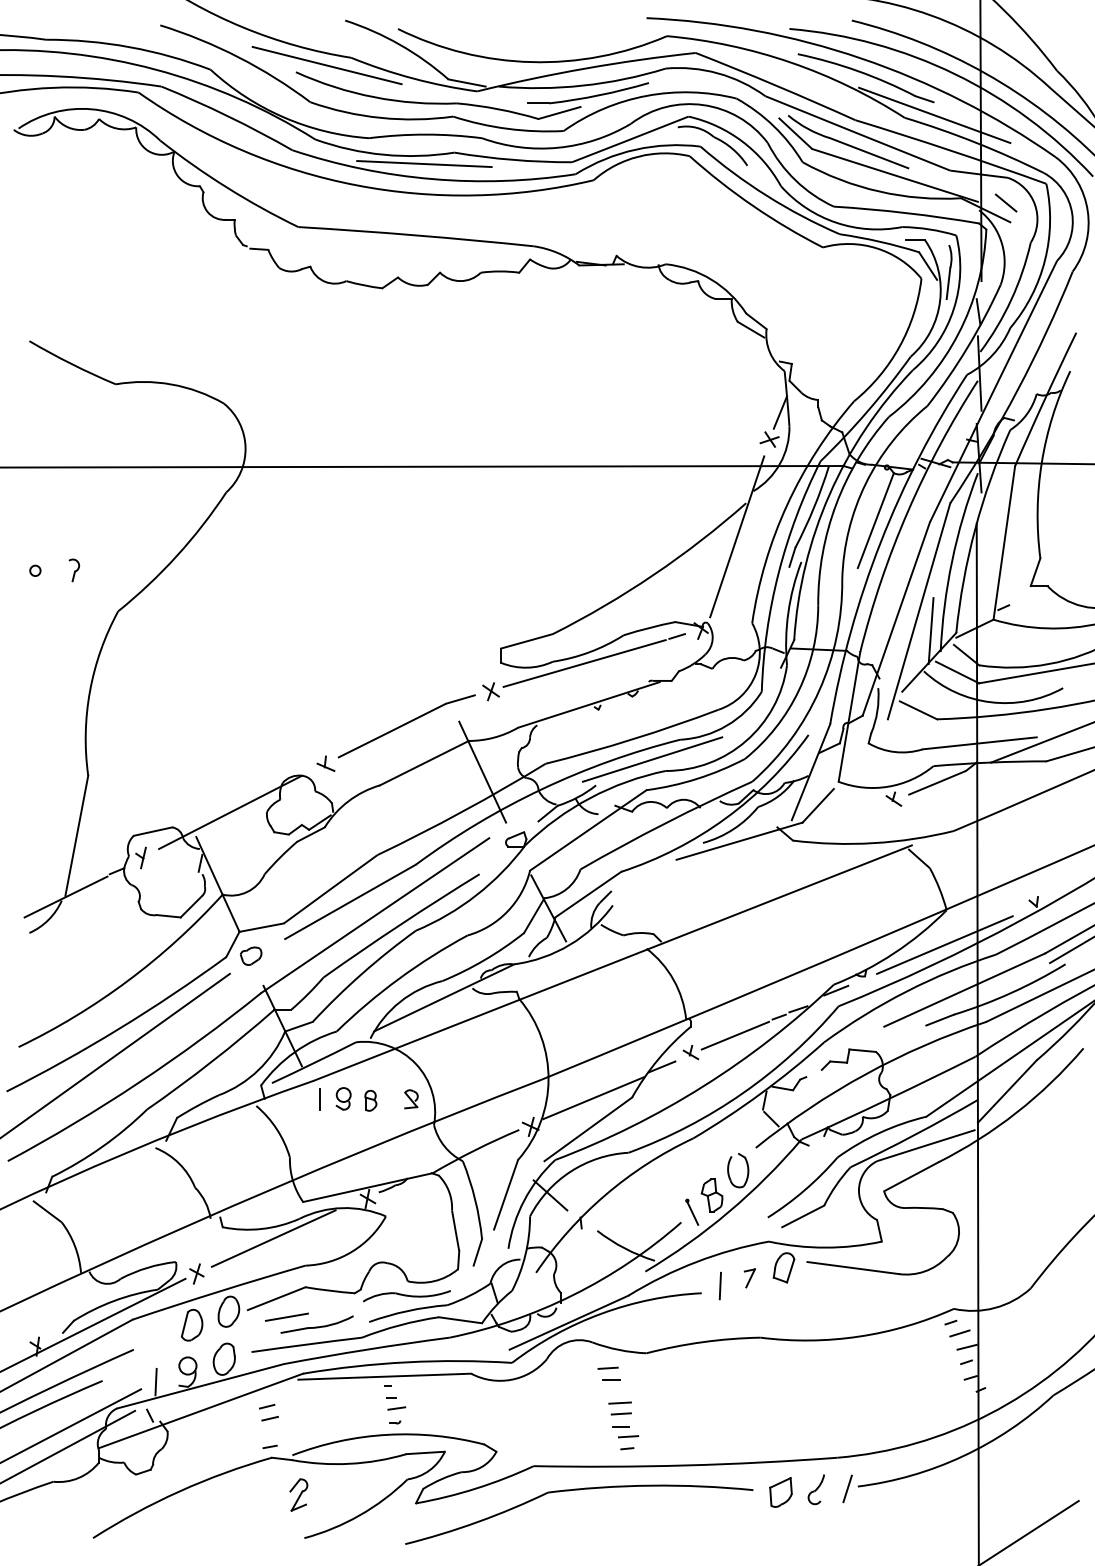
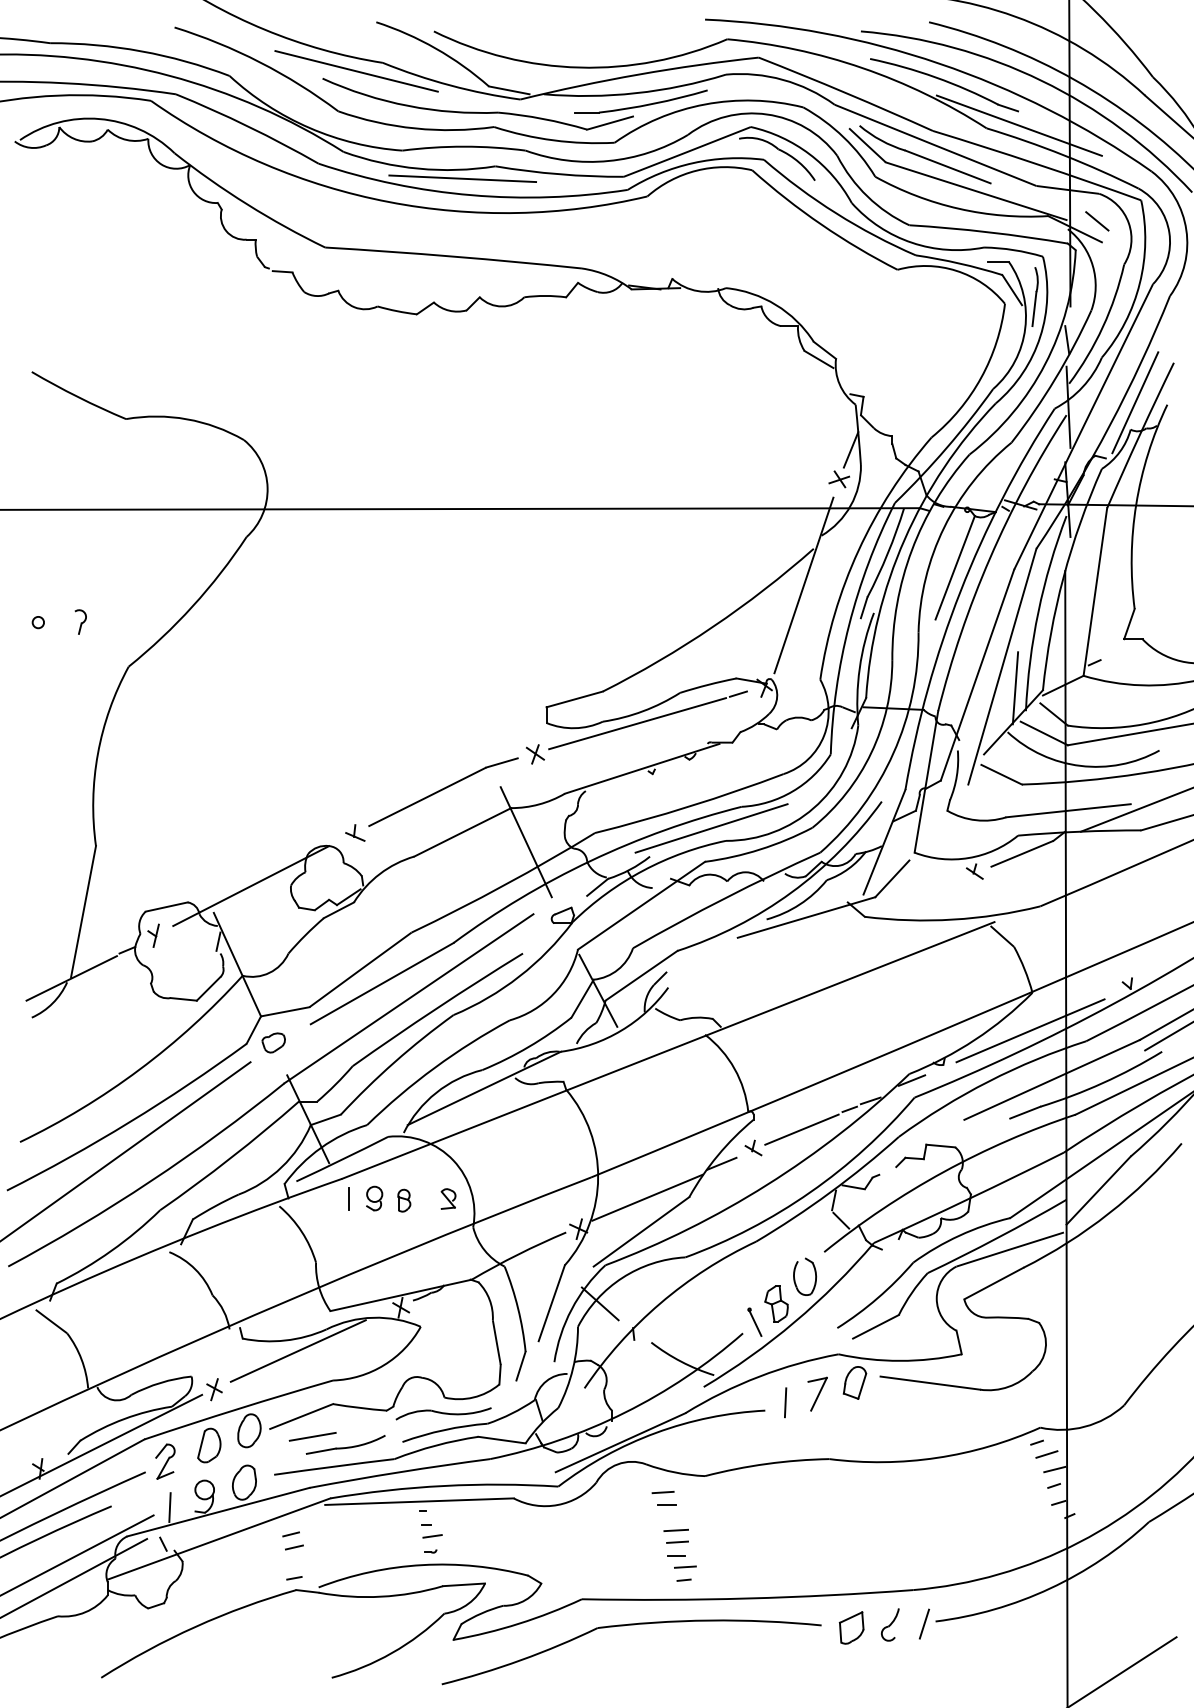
line: (1040, 369) -> (1134, 402), added
part: (749, 1278) -> (817, 1394), size x1.67
part: (298, 1494) -> (165, 1461), moved

